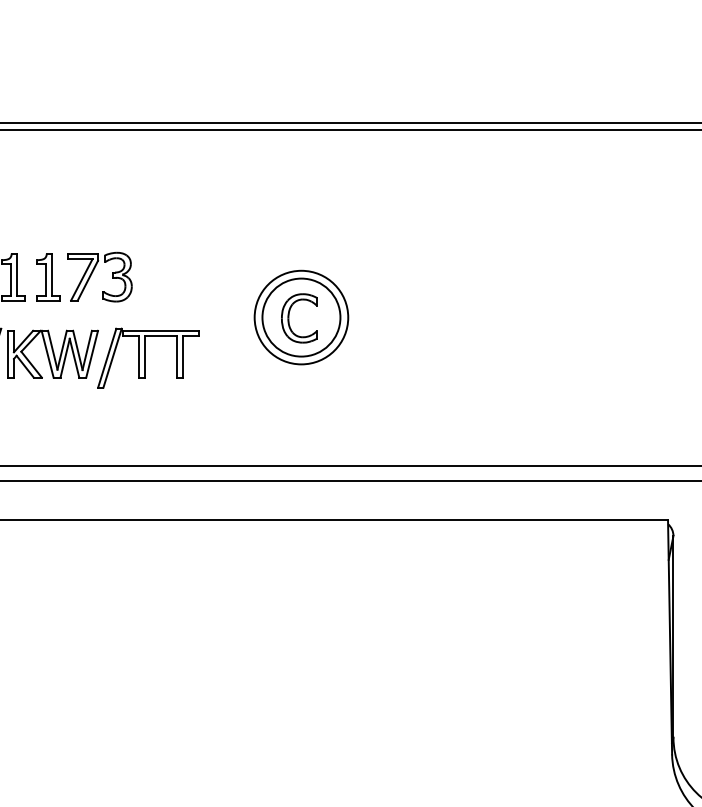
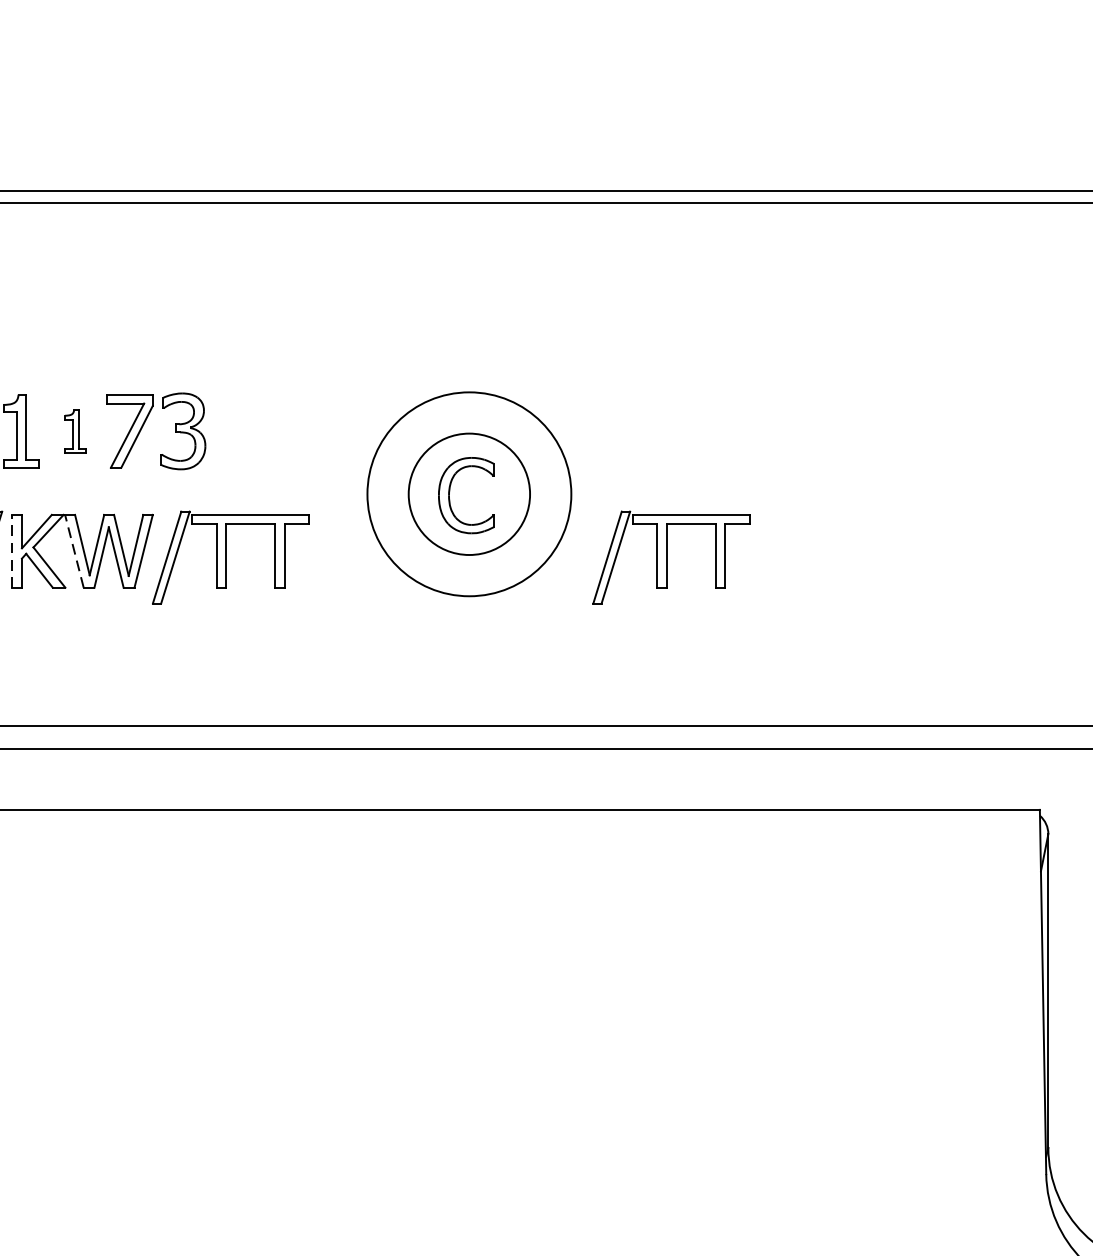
part: (48, 277) -> (75, 431), size x0.6
circle: (301, 317) -> (469, 494), size x1.4
line: (7, 353) -> (11, 550), solid -> dashed
line: (47, 353) -> (74, 550), solid -> dashed
part: (431, 357) -> (671, 556), added

